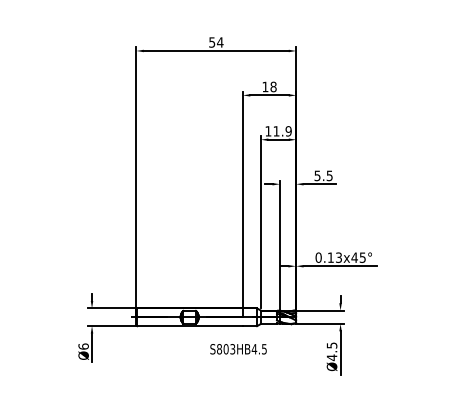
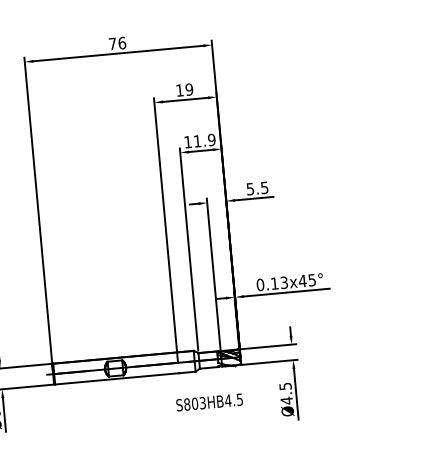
text: (216, 42) -> (117, 43), 54 -> 76
text: (273, 86) -> (189, 89), 18 -> 19
text: (238, 349) -> (209, 402), moved

